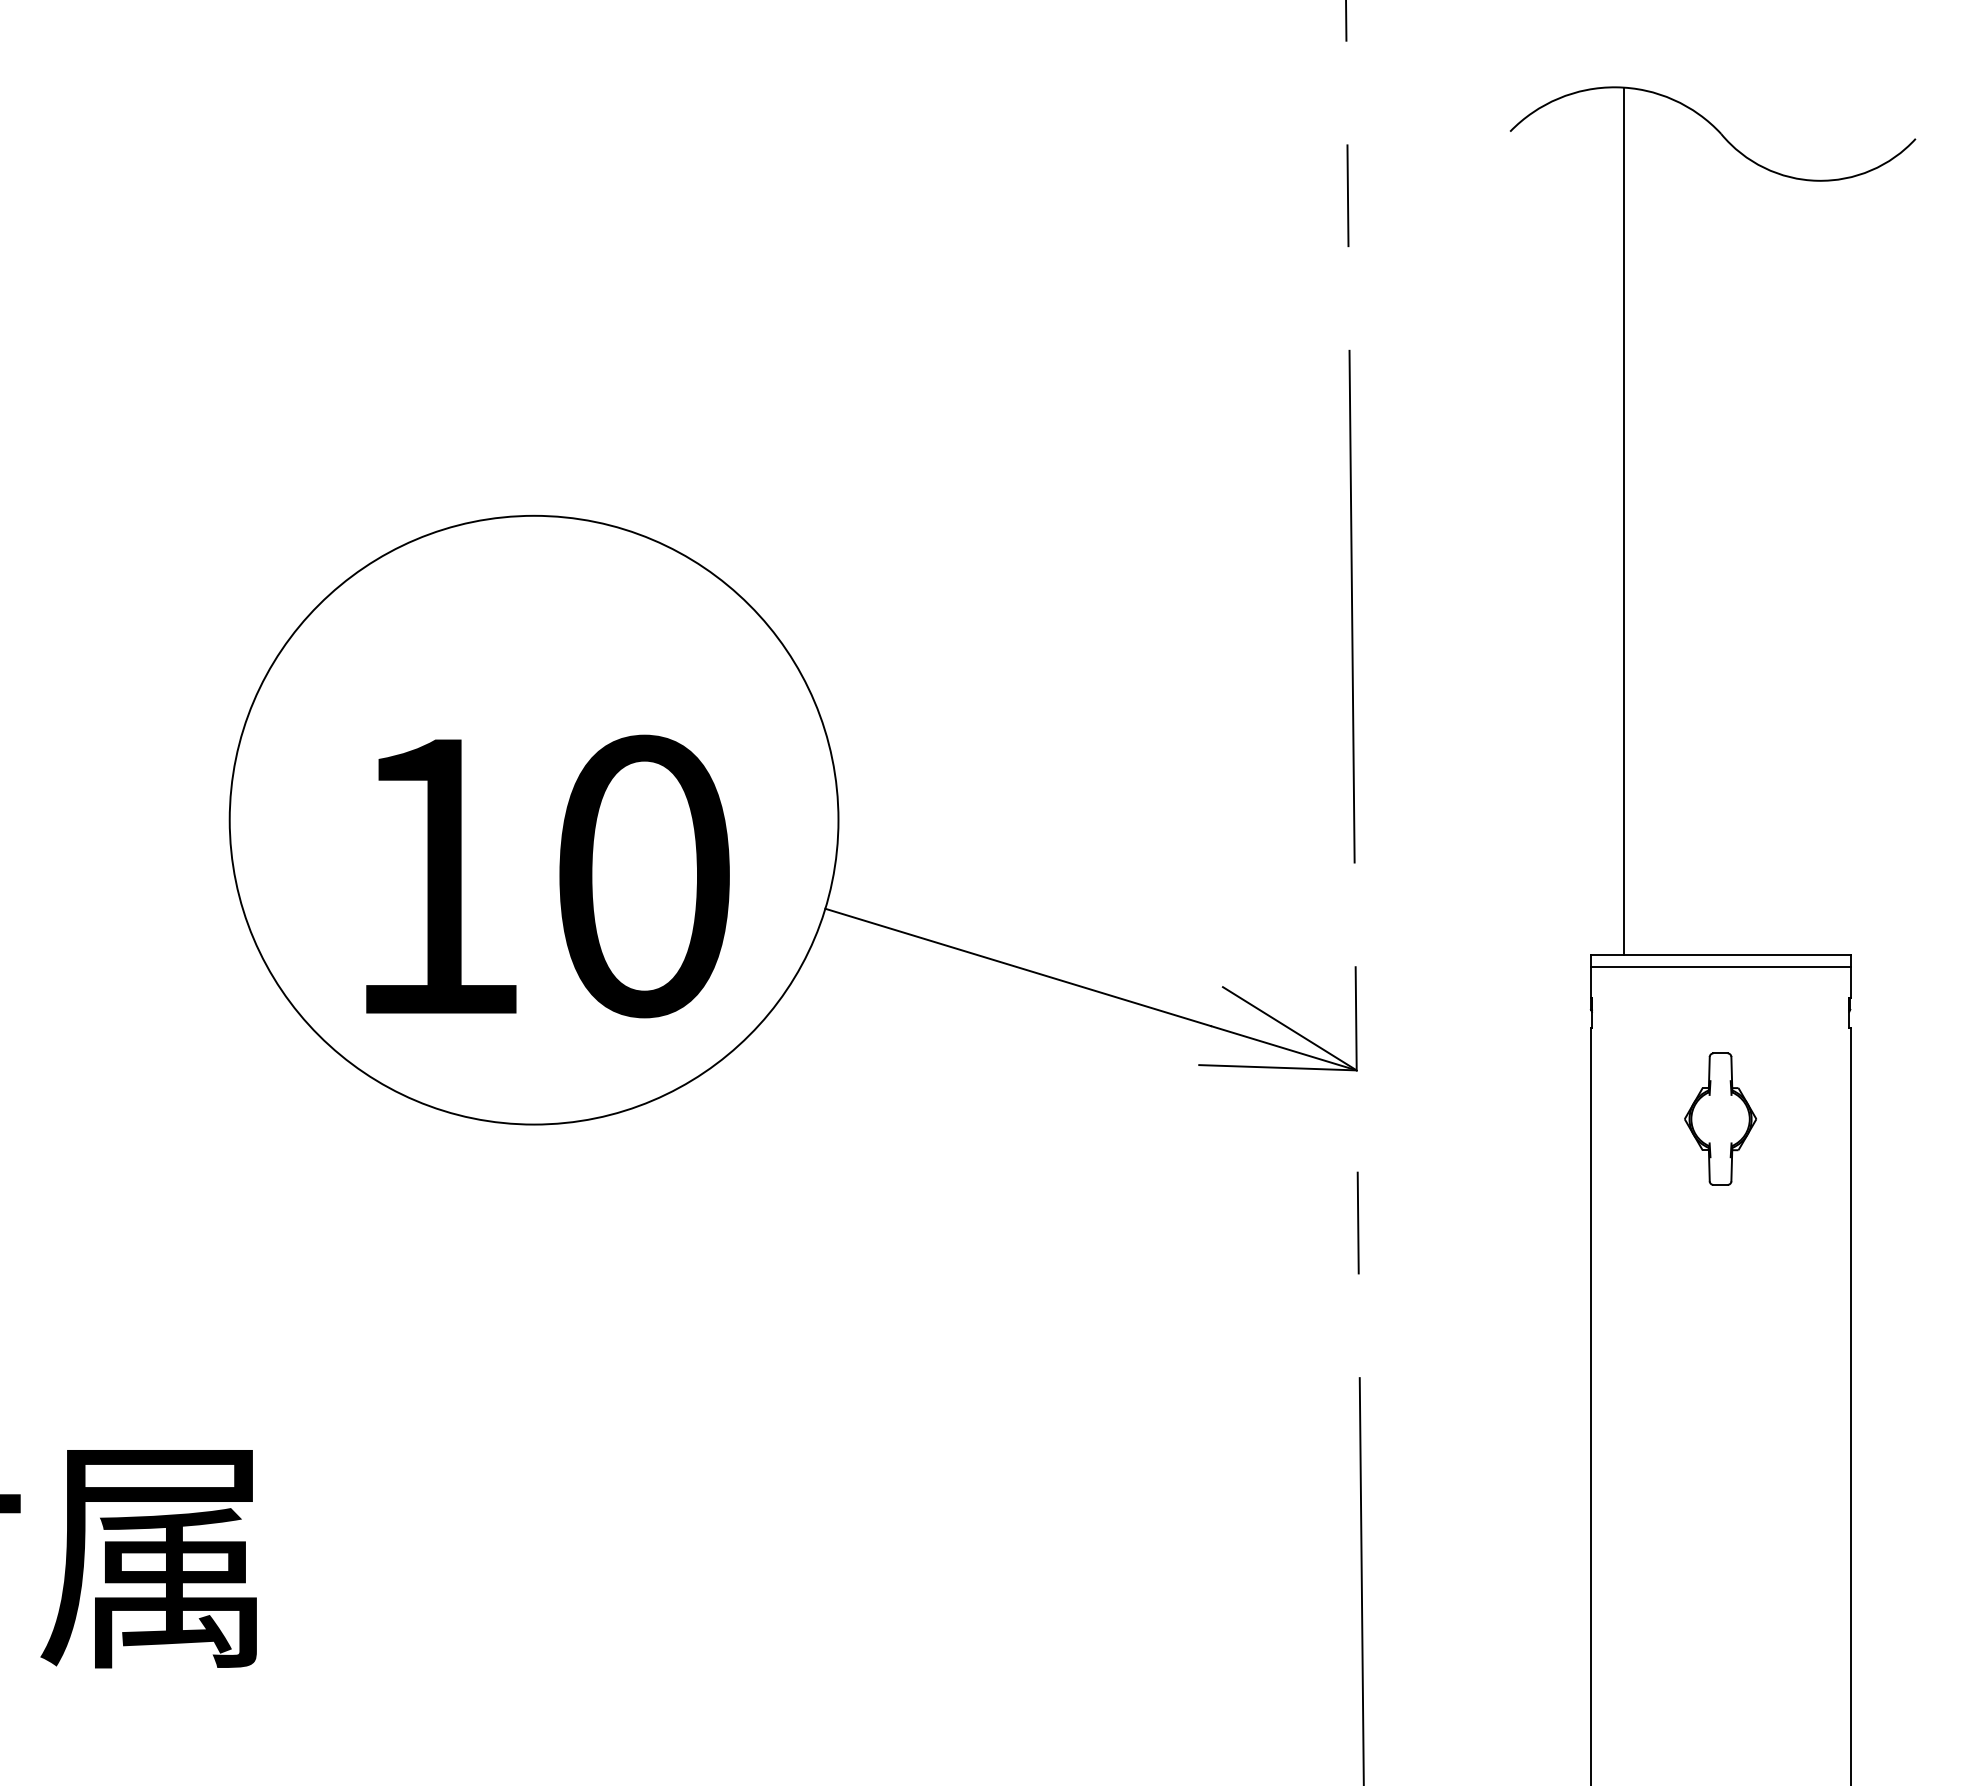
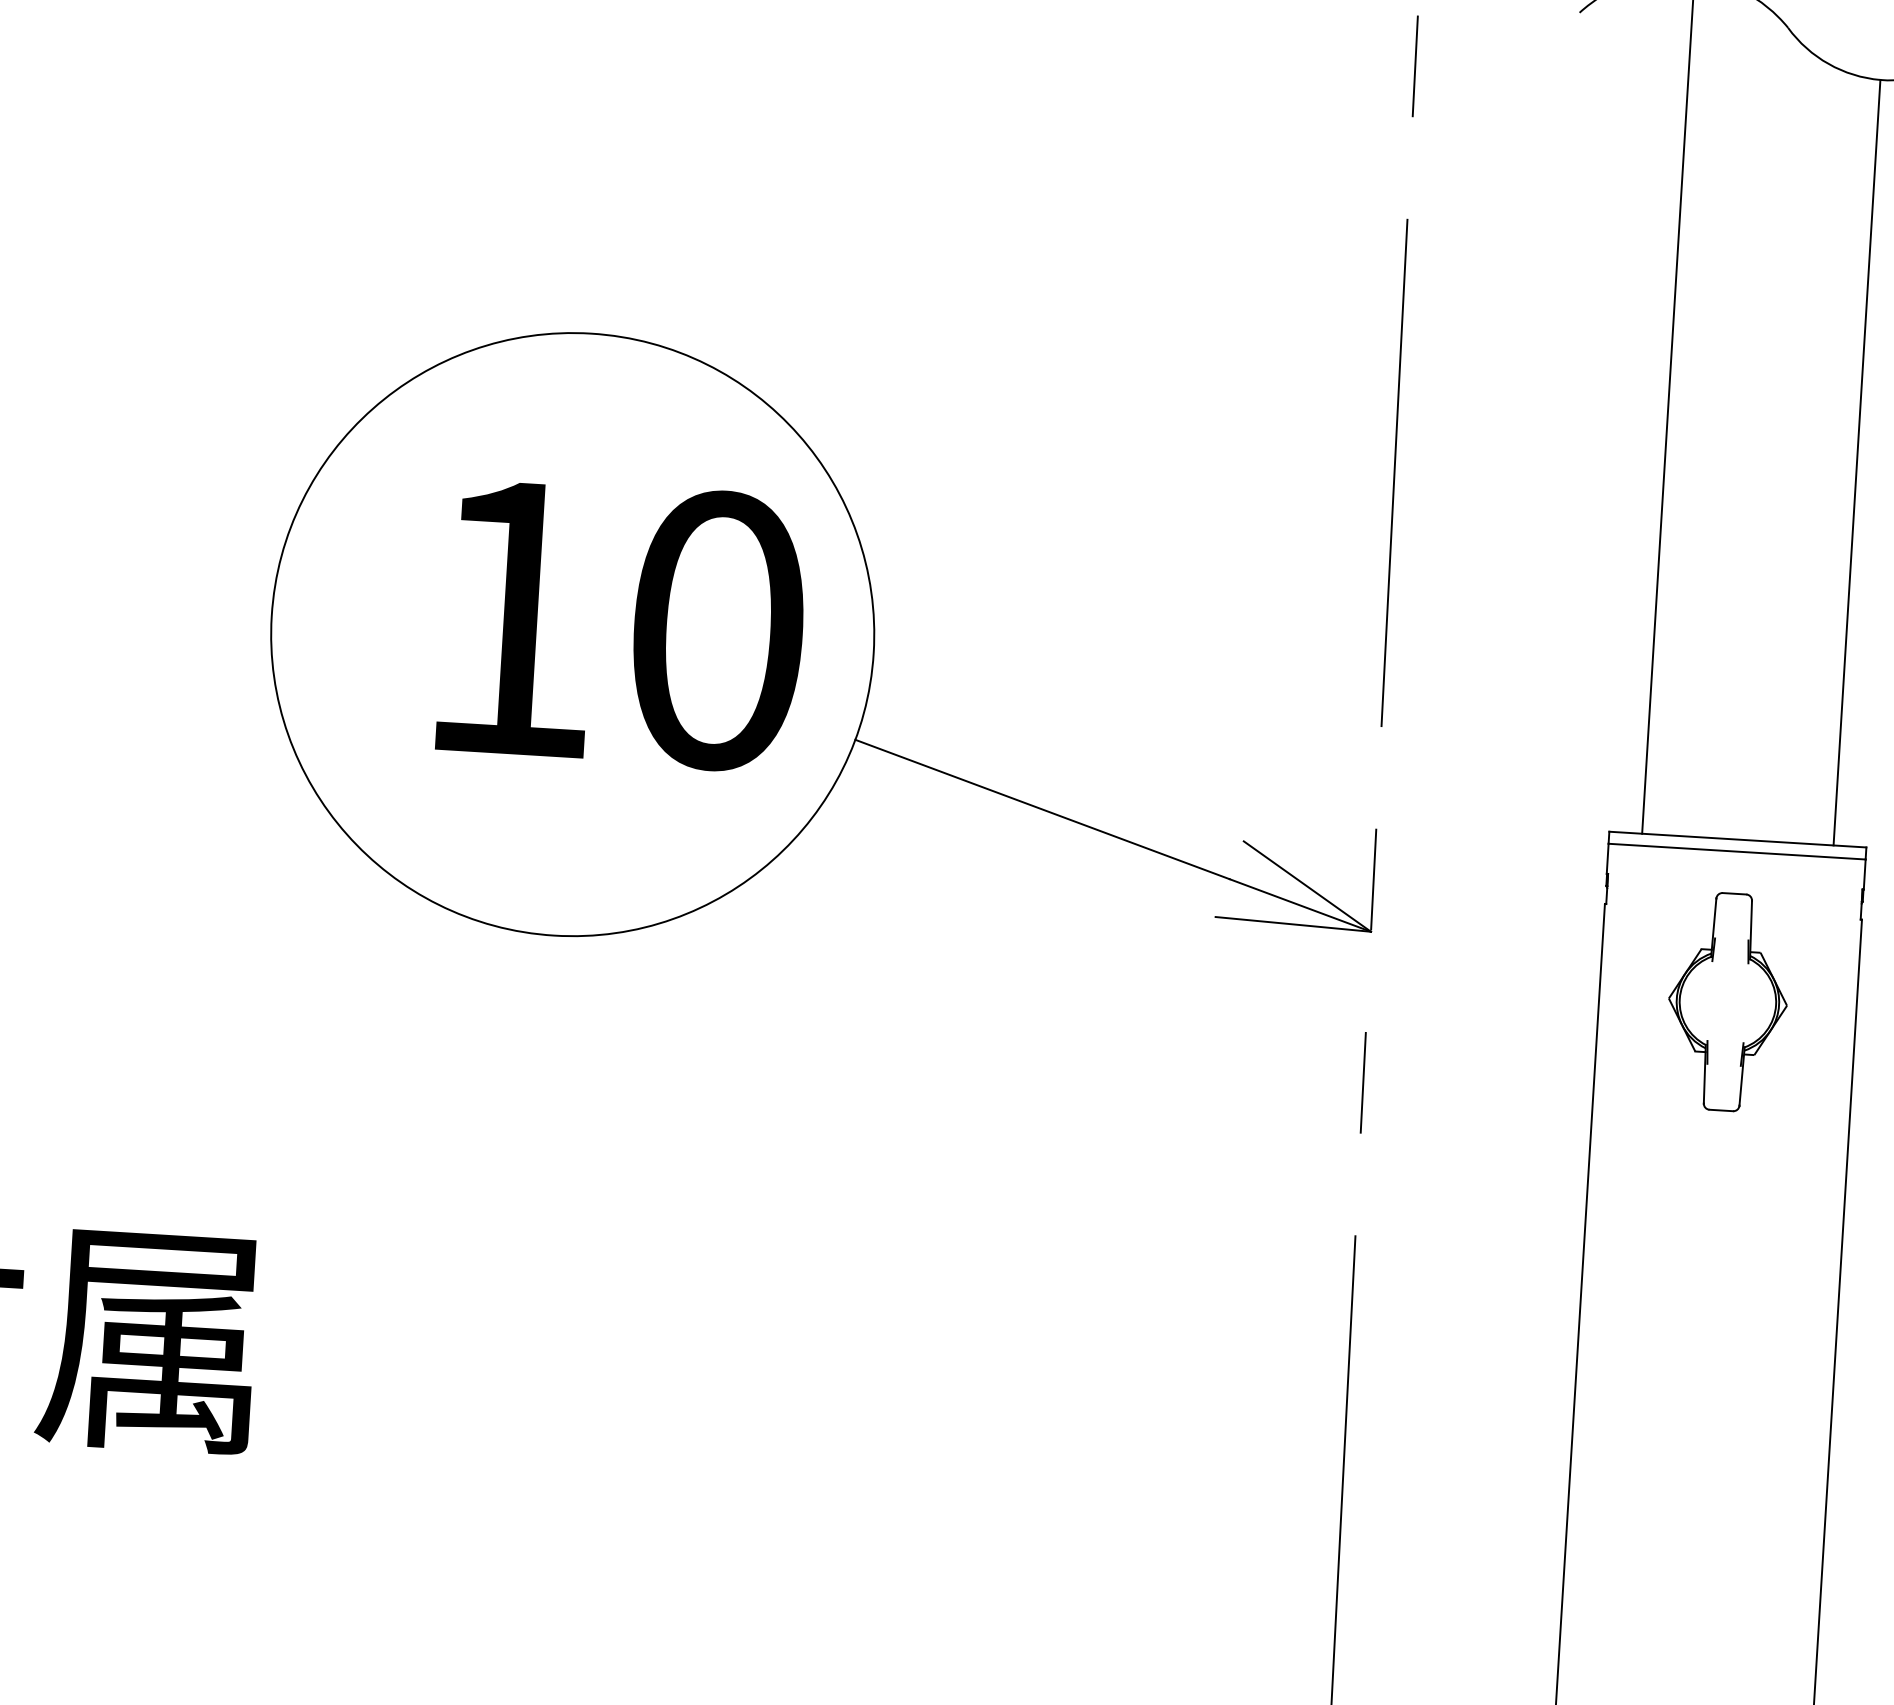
line: (1817, 567) -> (1857, 462), added
text: (547, 876) -> (622, 625), moved
part: (1720, 1118) -> (1727, 1001), size x1.67

